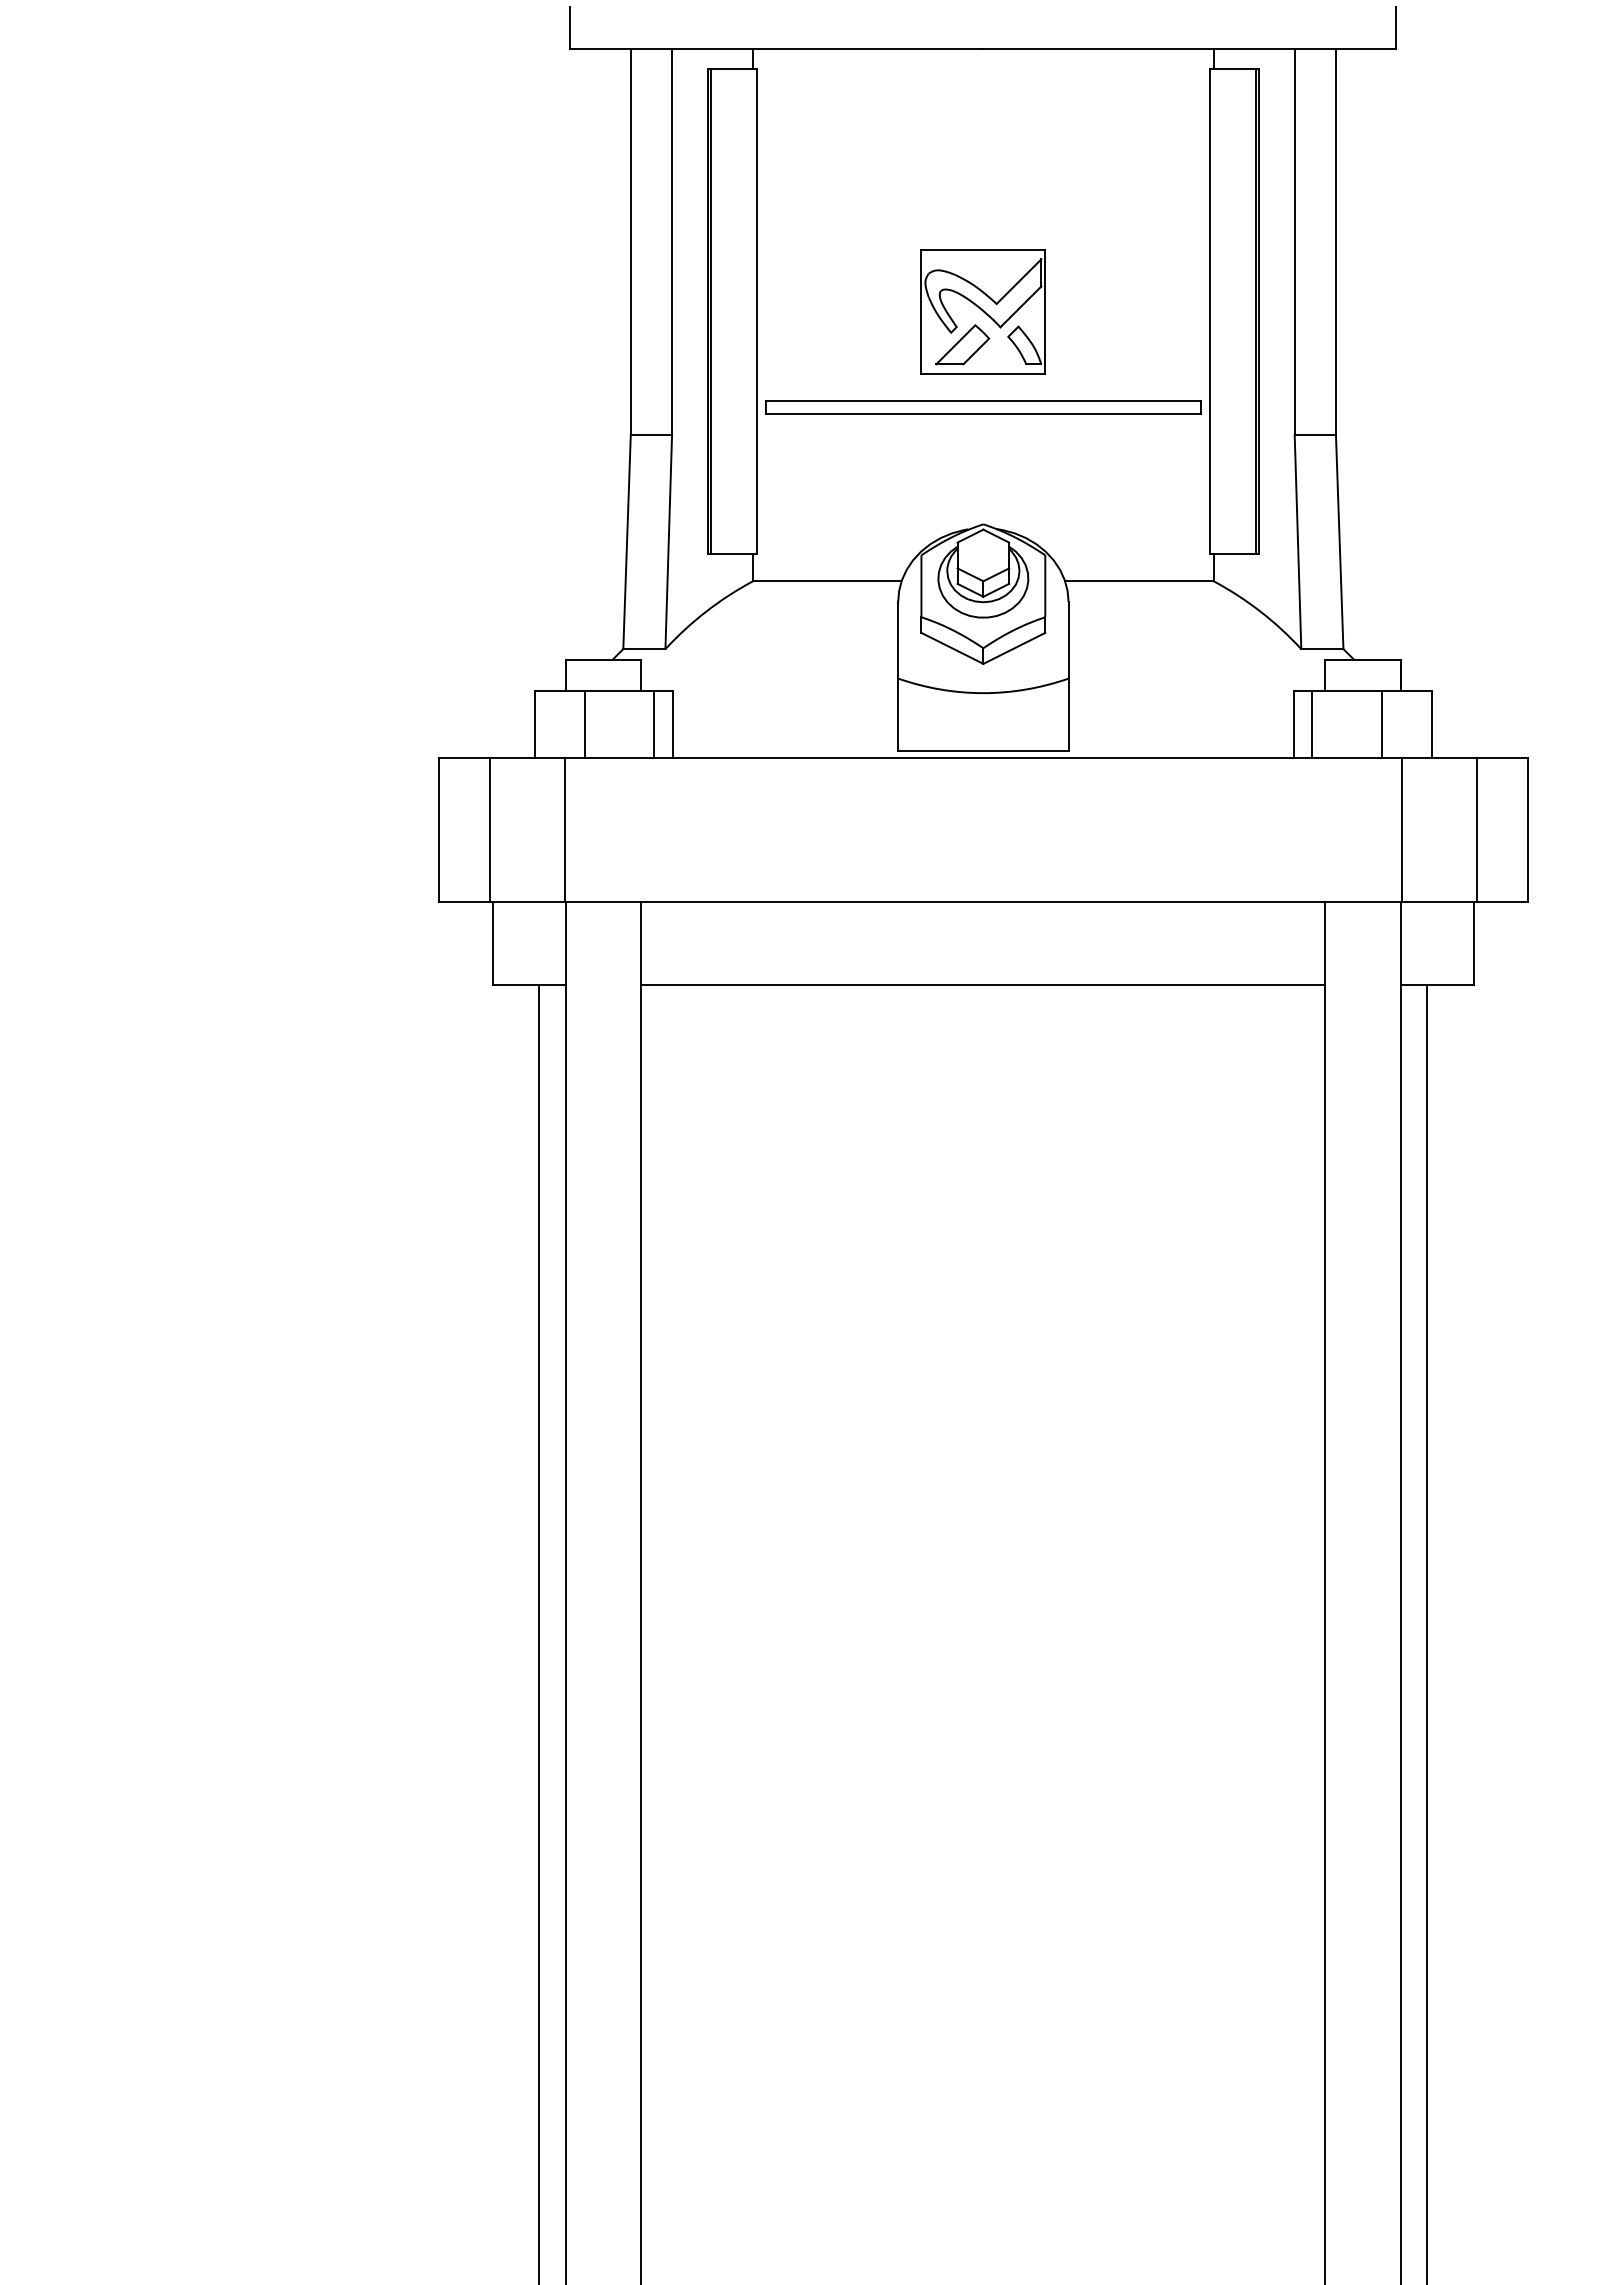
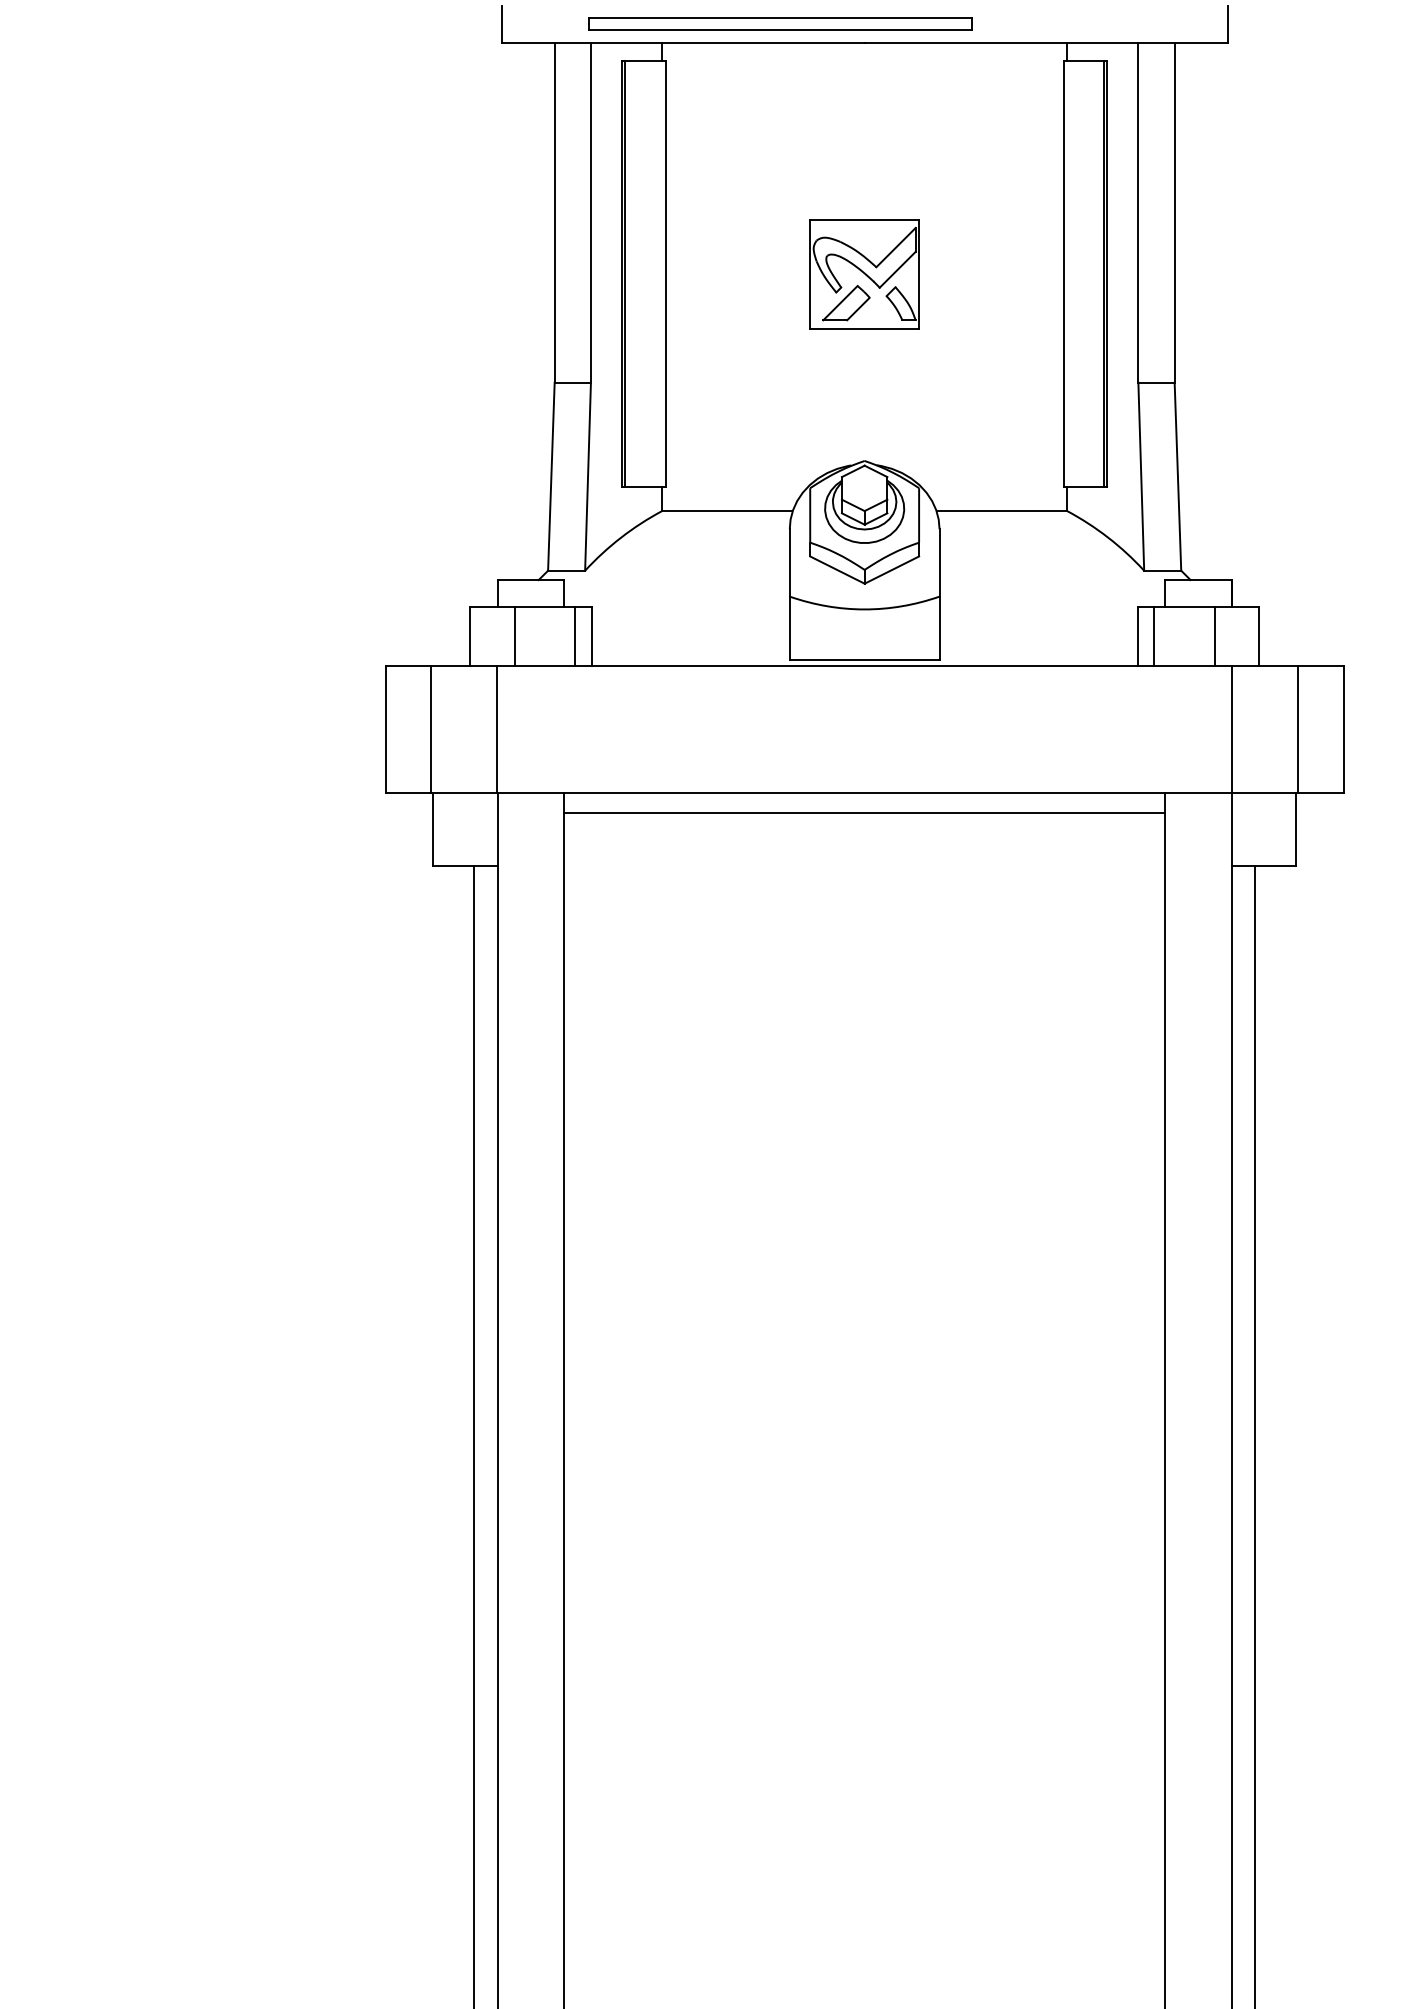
part: (983, 407) -> (780, 24), moved
line: (983, 985) -> (864, 813), moved

